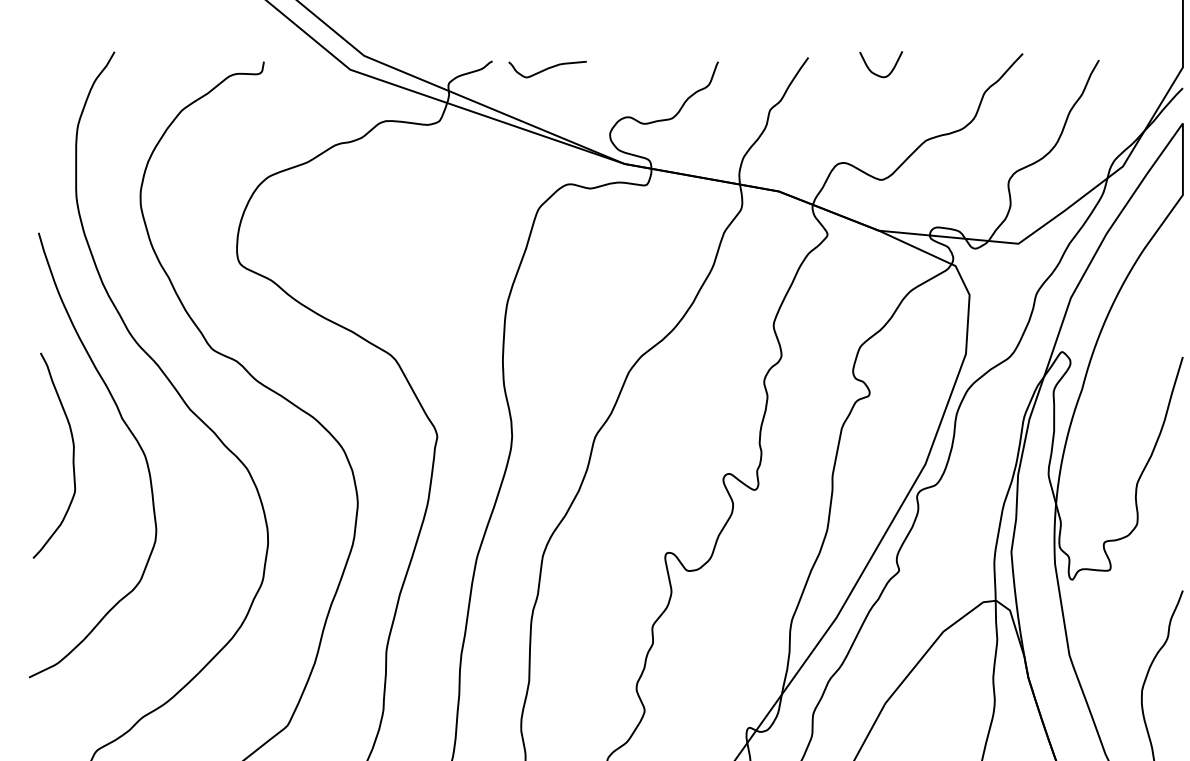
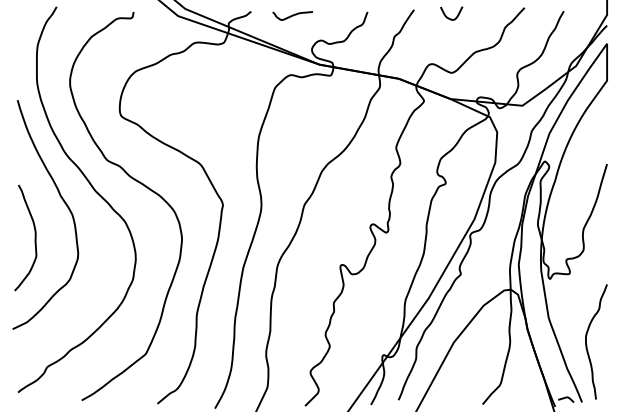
curve: (547, 68) -> (292, 15), moved
curve: (71, 454) -> (34, 237), moved

